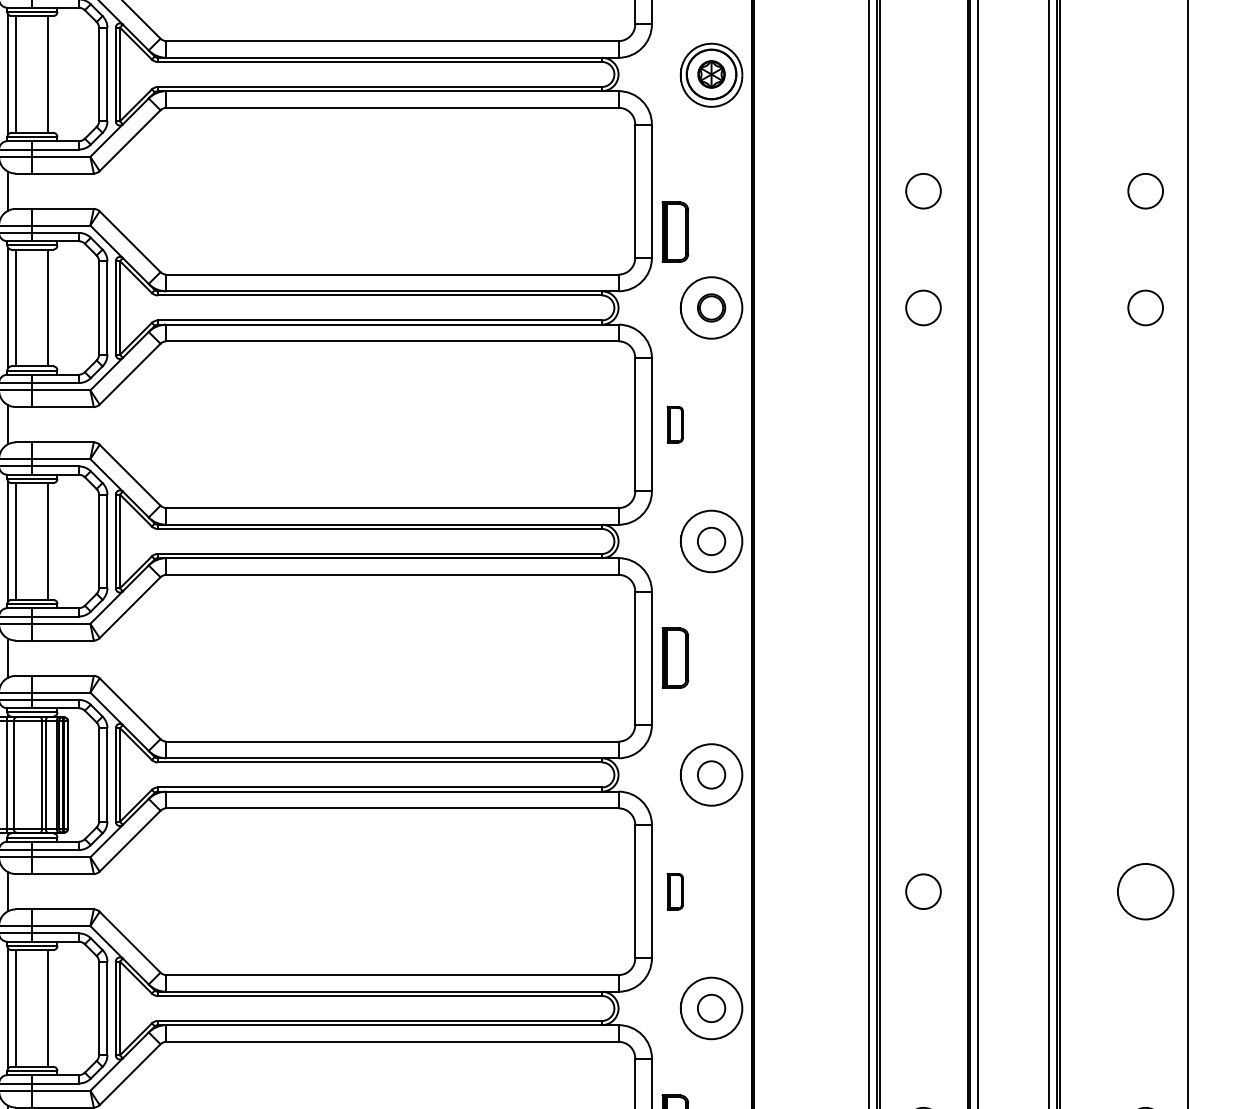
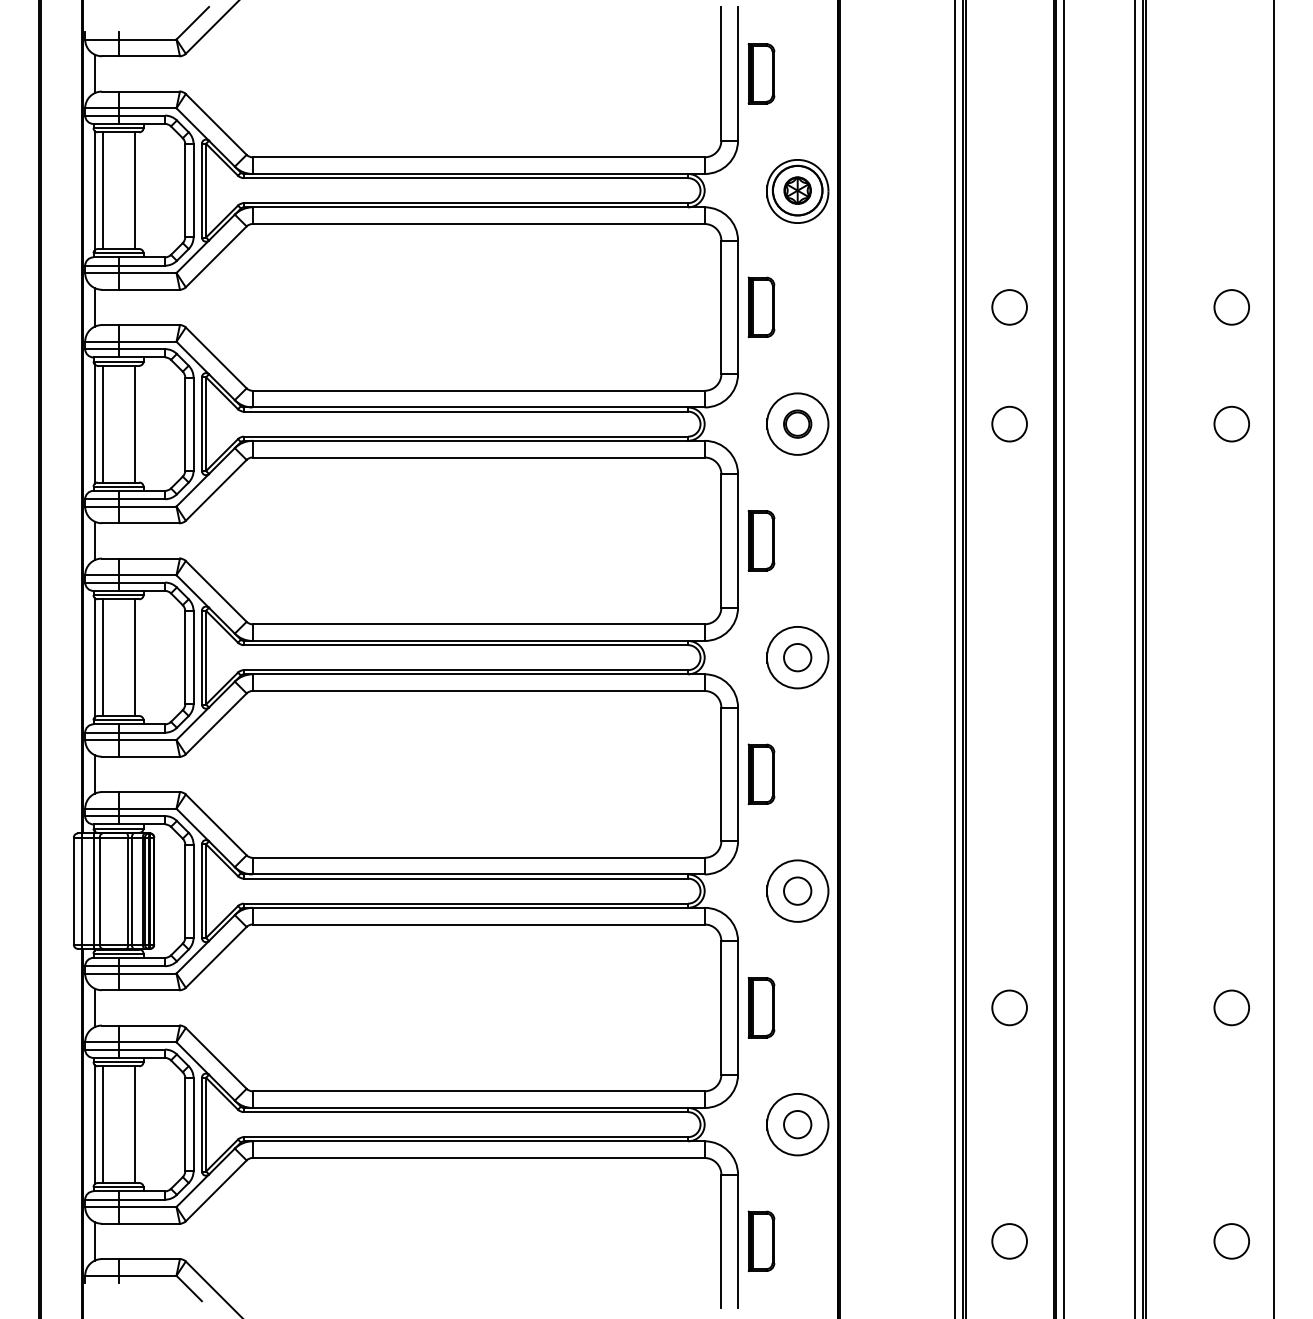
part: (675, 232) -> (761, 307), moved
part: (675, 424) -> (761, 540), size x1.67
part: (675, 891) -> (761, 1007), size x1.67
circle: (1145, 891) -> (1231, 1007), size x0.62

